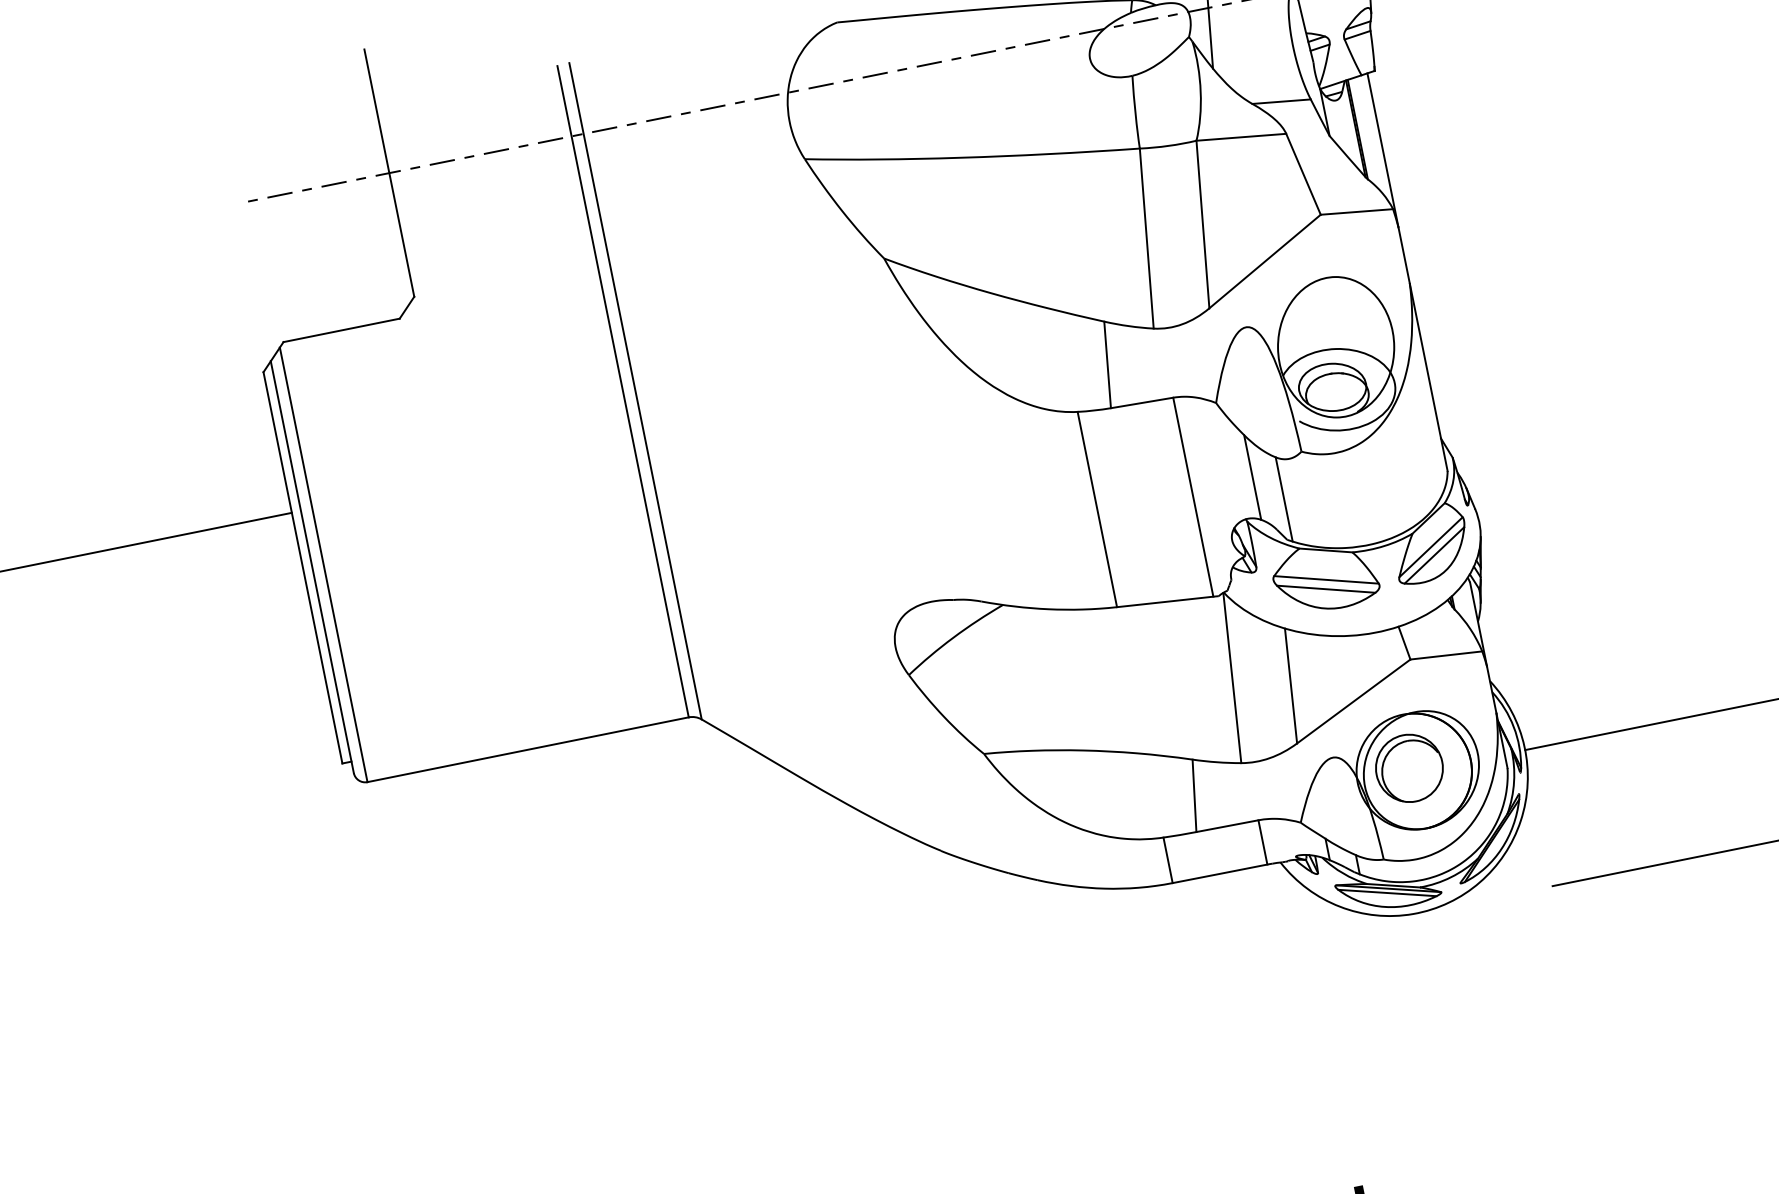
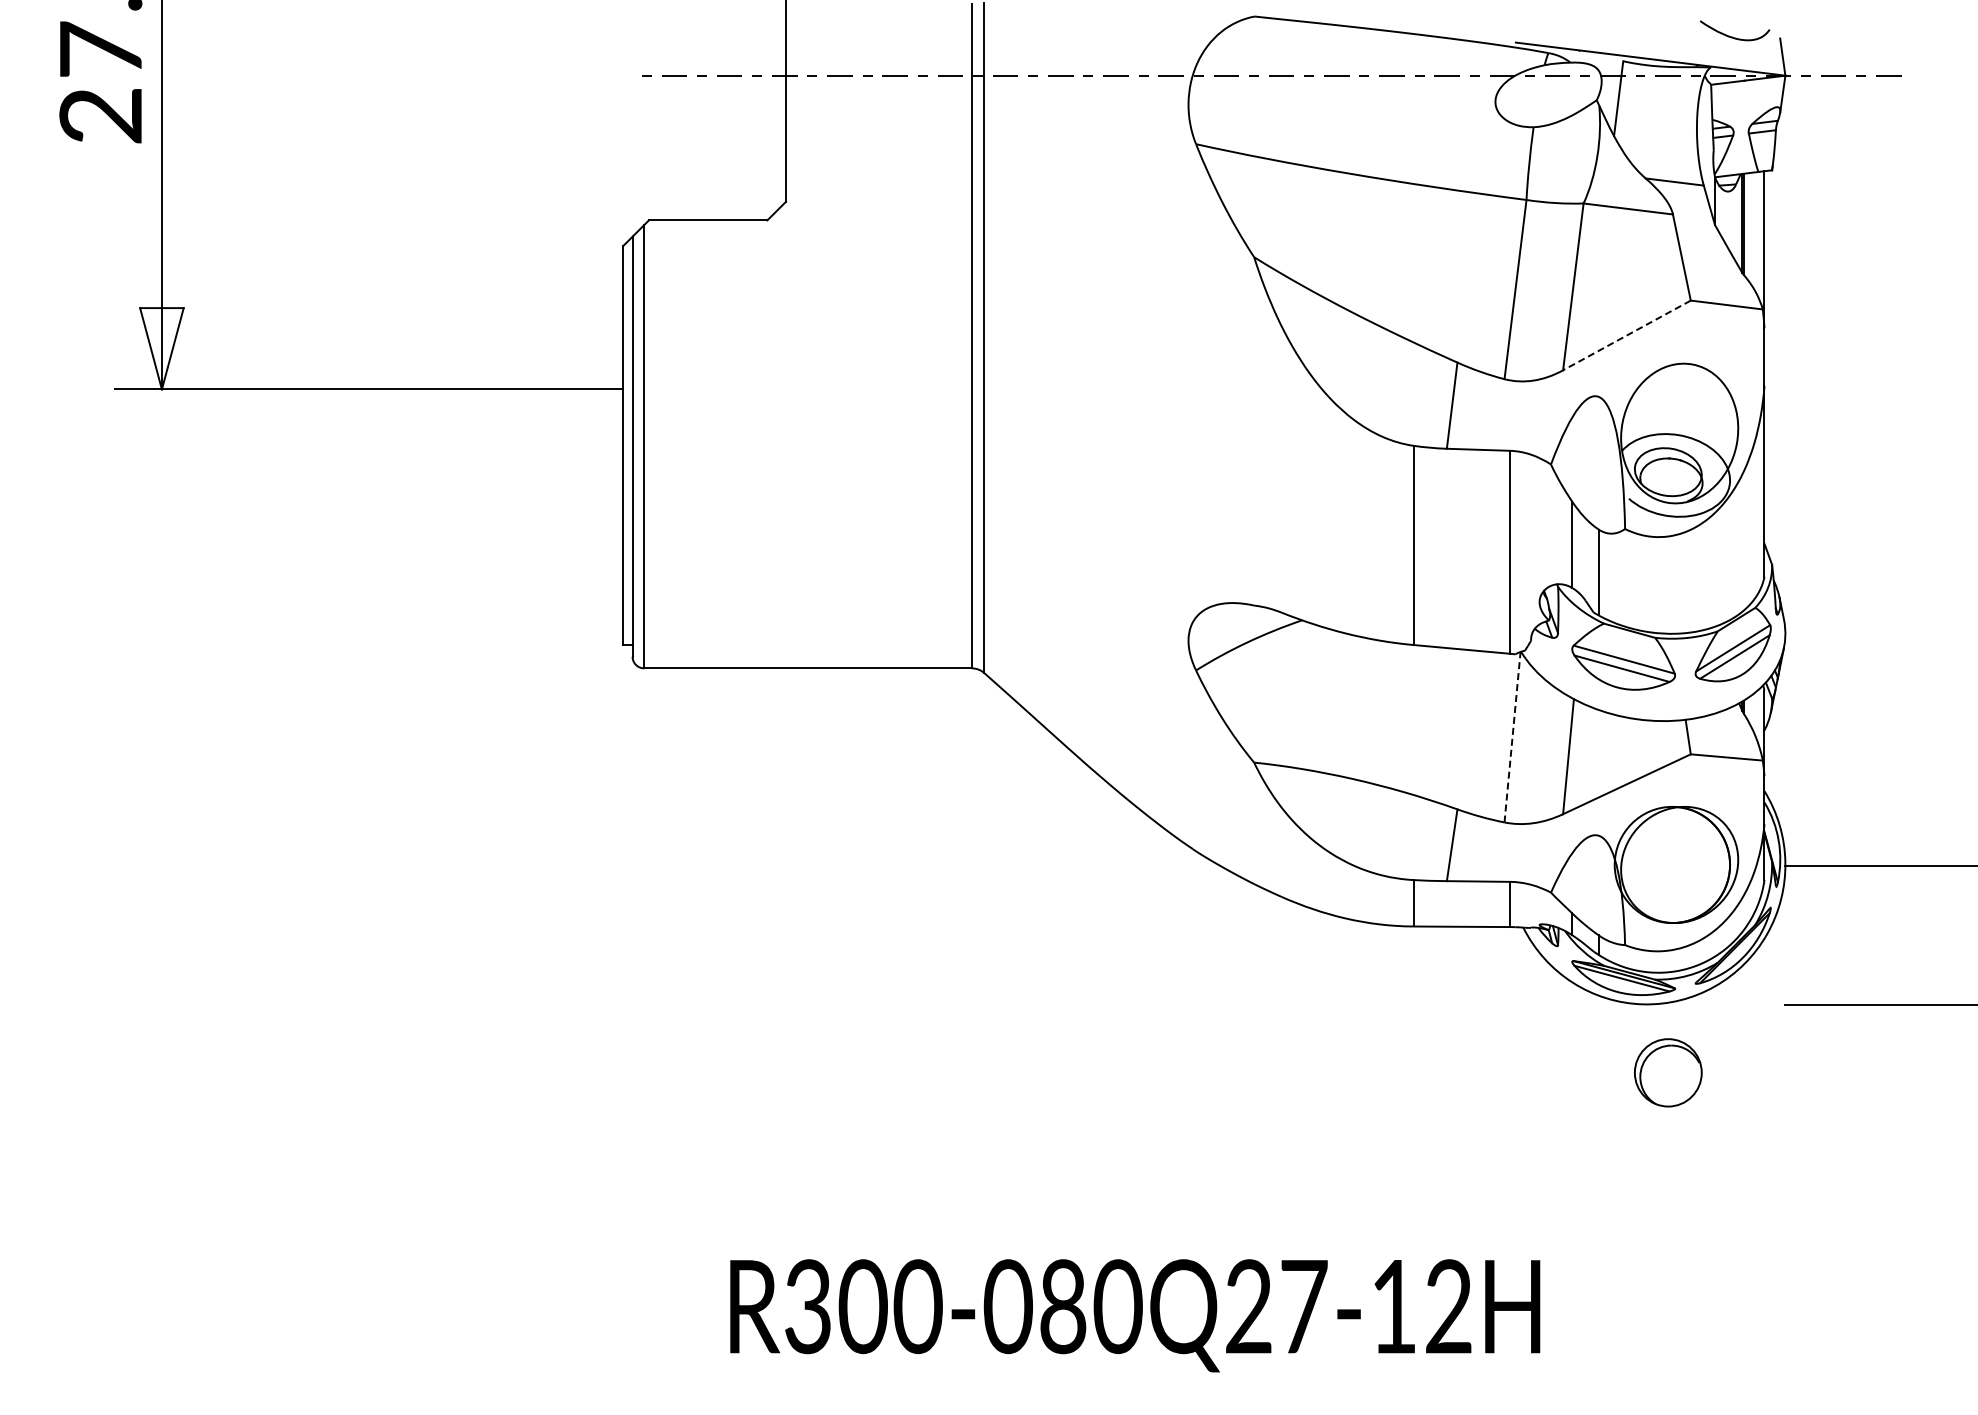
line: (1264, 261) -> (1626, 335), solid -> dashed
line: (1232, 678) -> (1512, 737), solid -> dashed
part: (1409, 768) -> (1668, 1072), moved

